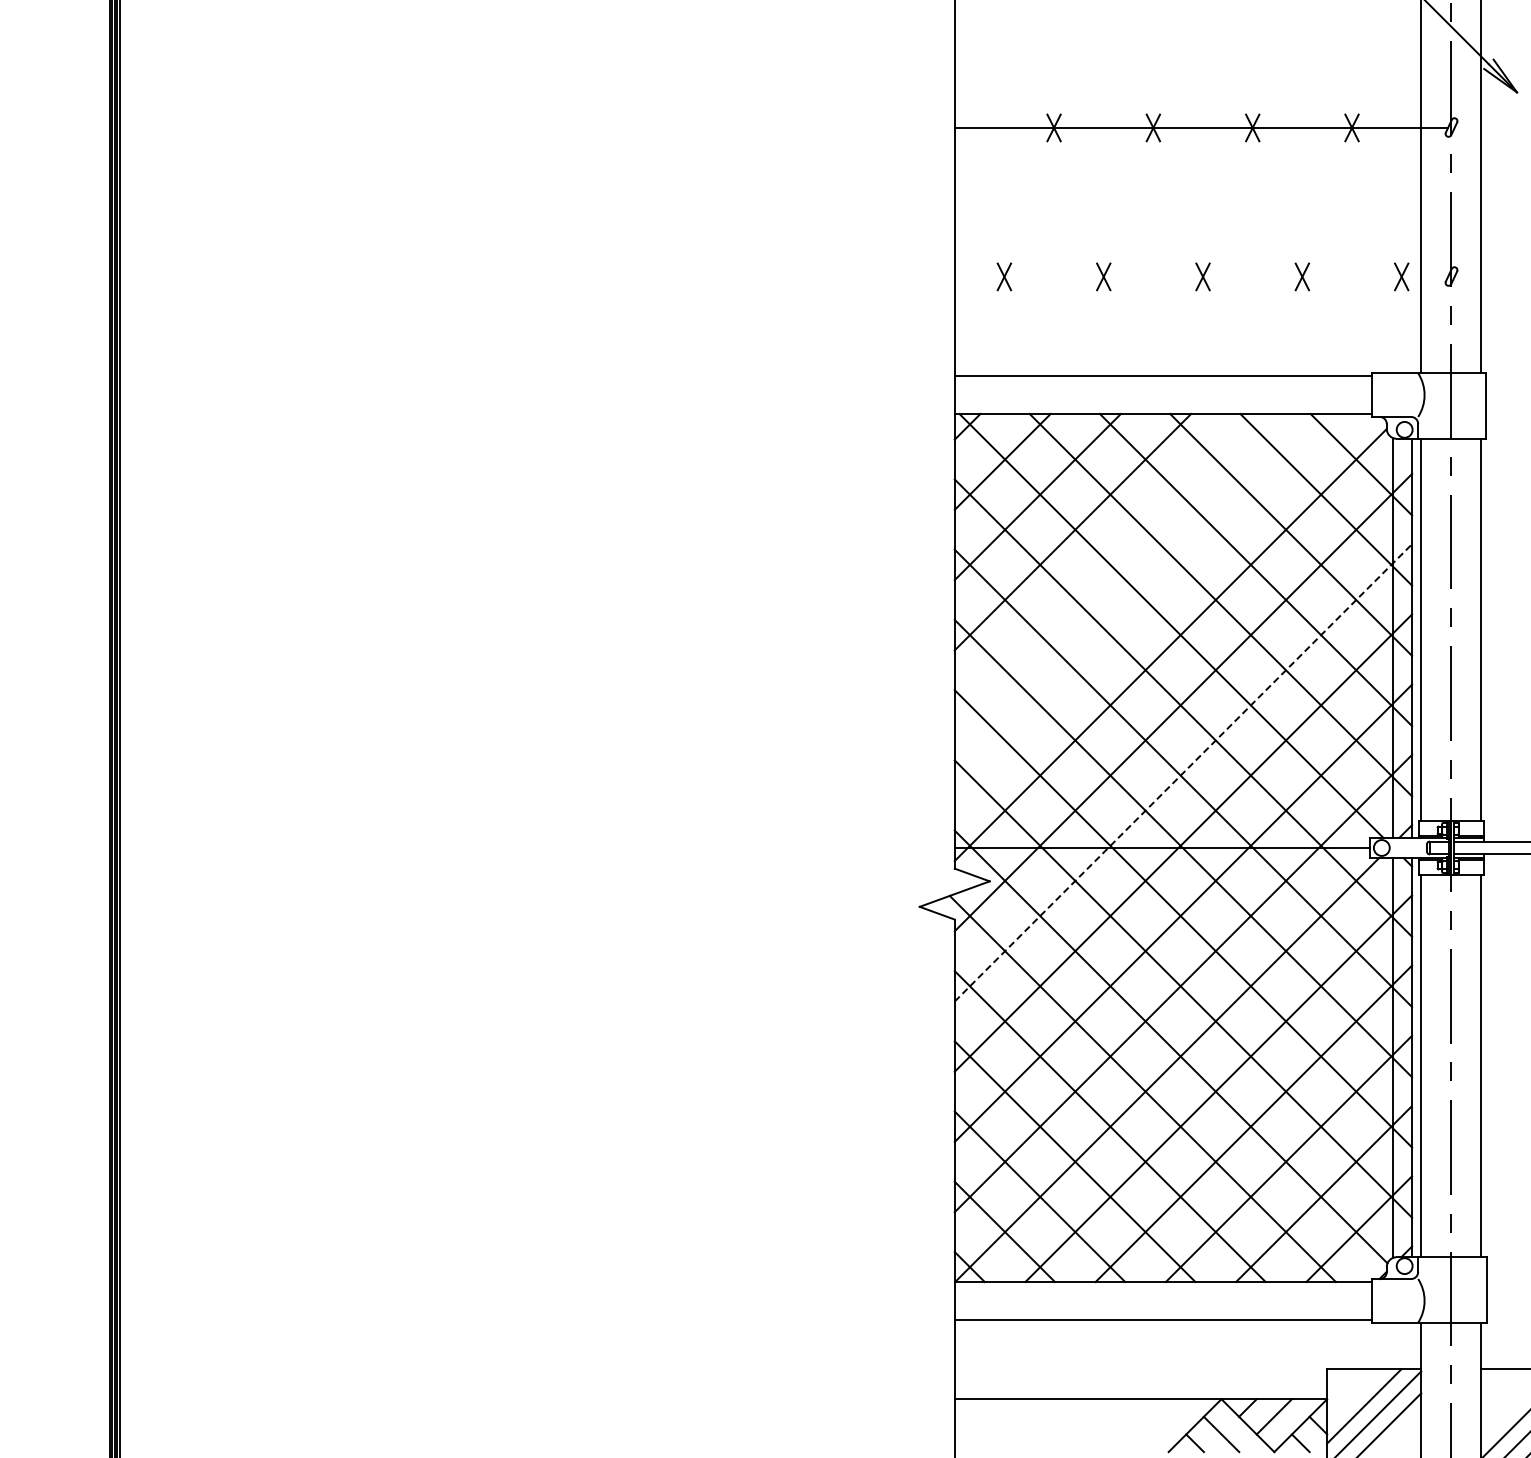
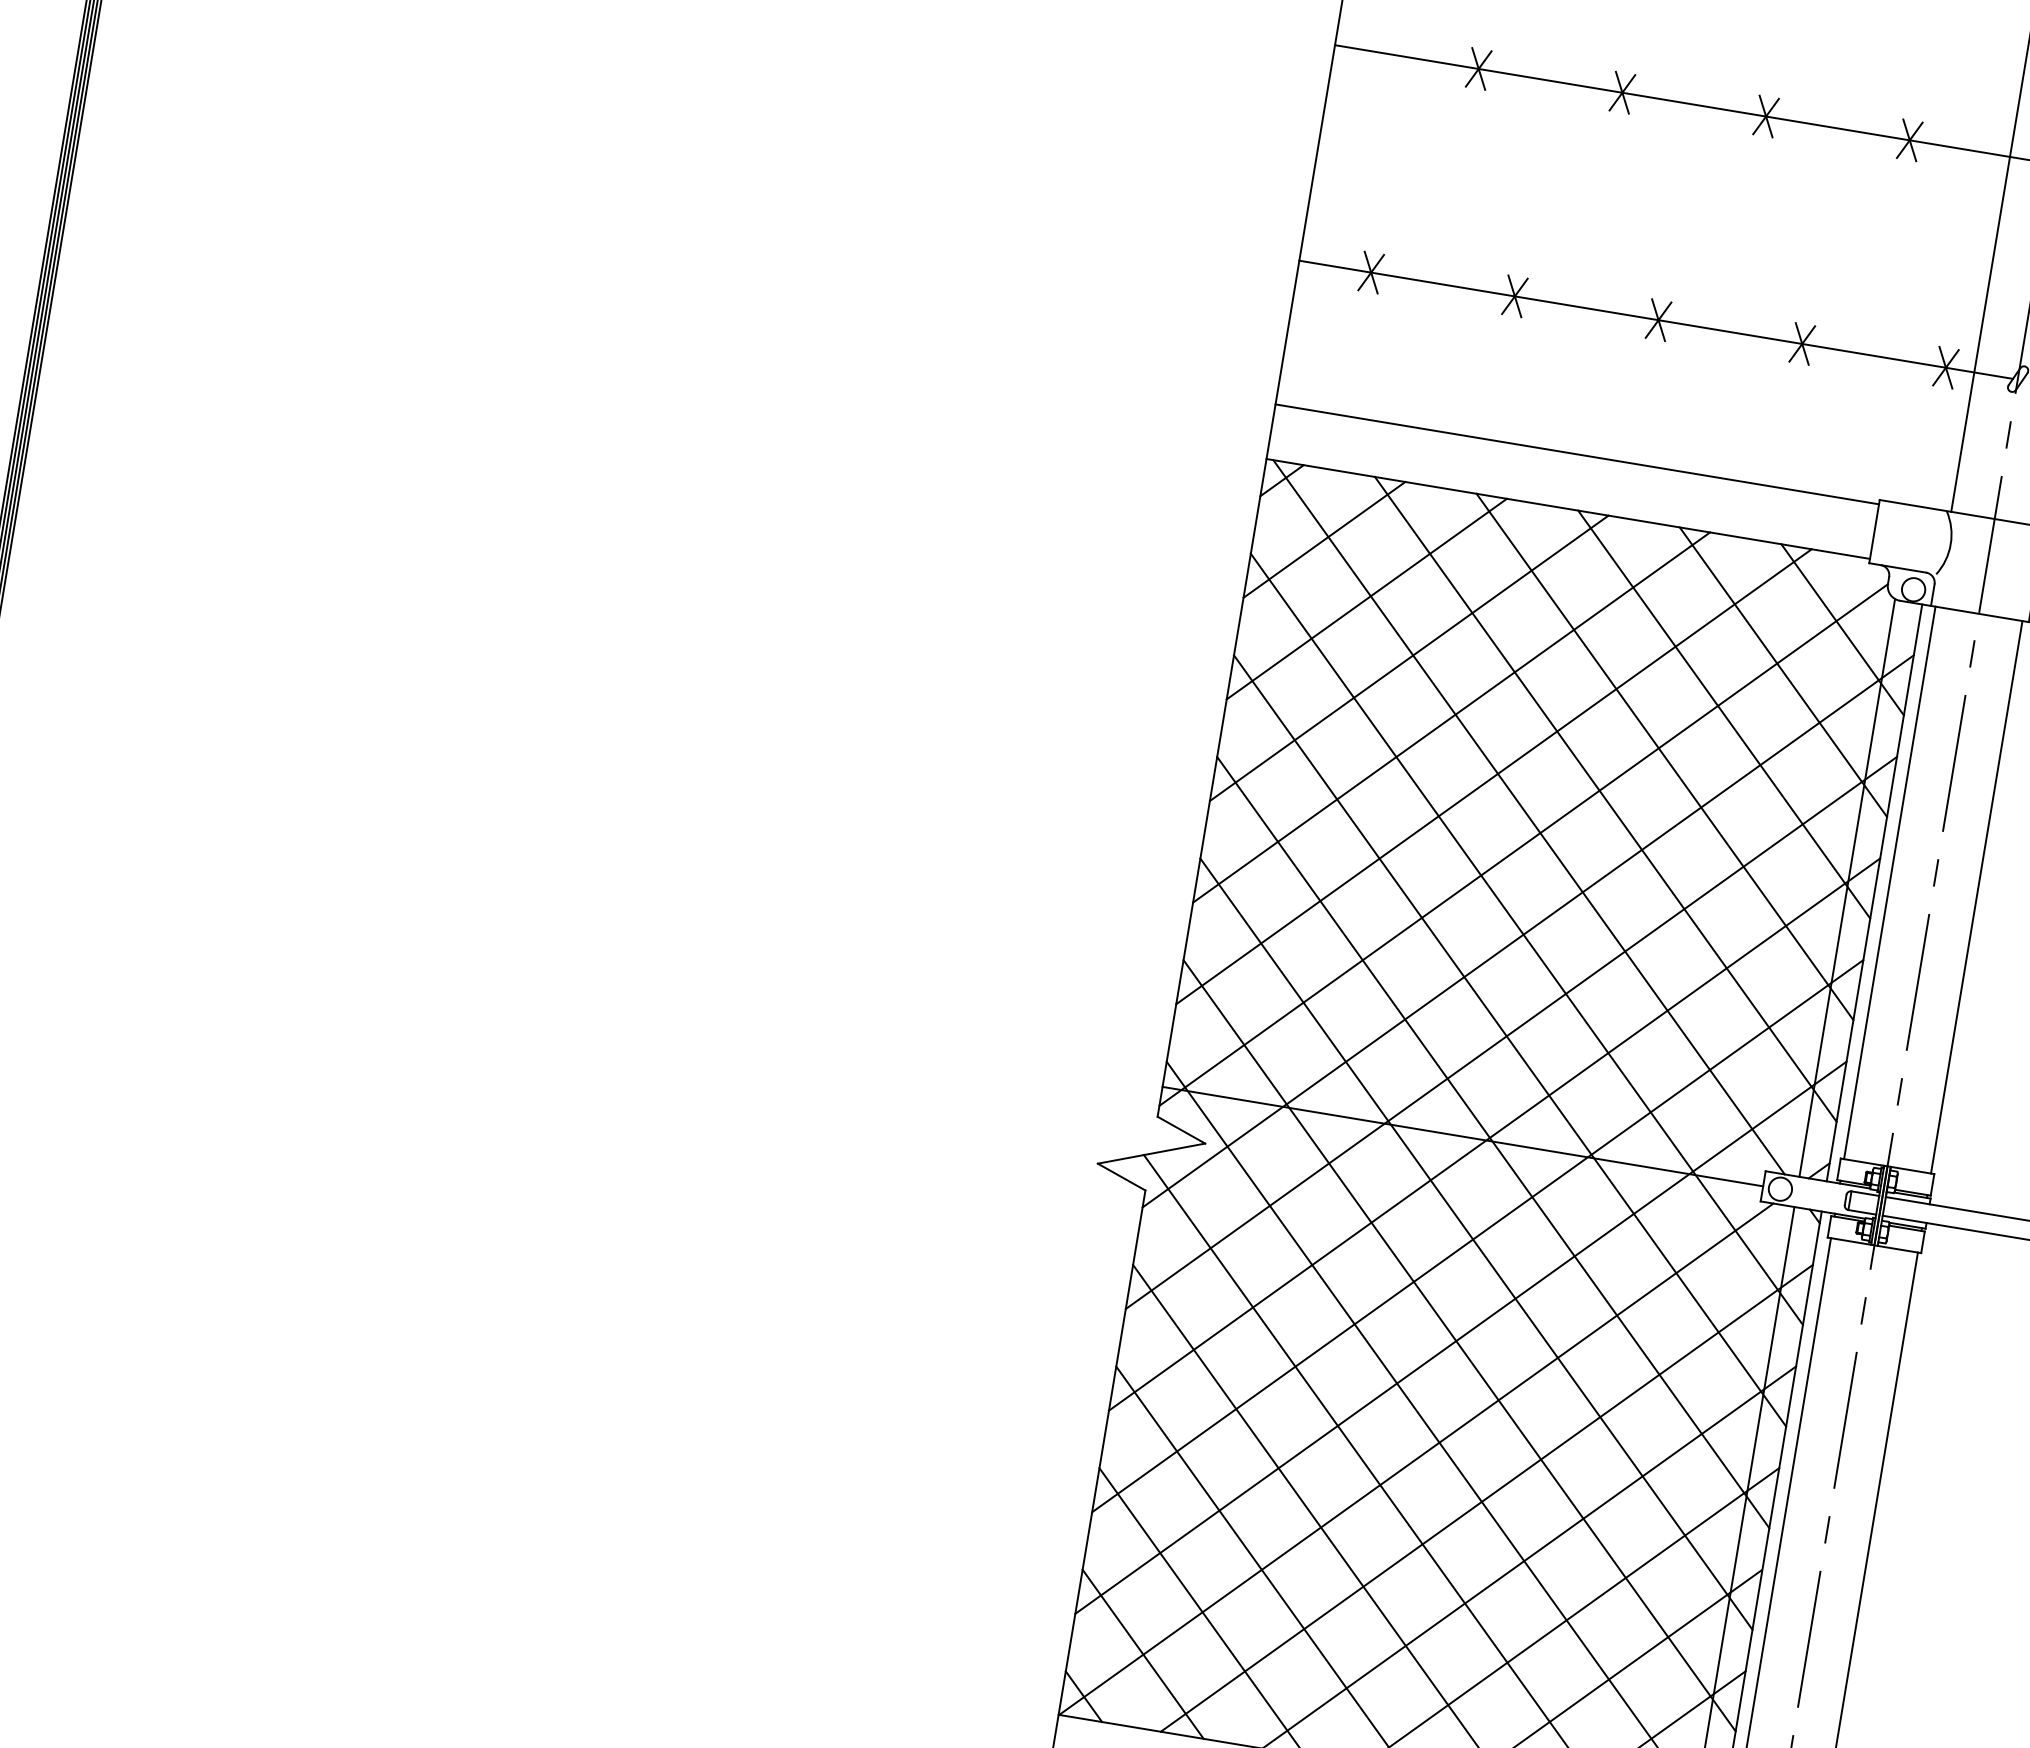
line: (1201, 276) -> (1656, 319), added
line: (1107, 566) -> (1450, 716), added
line: (1142, 601) -> (1493, 775), added
line: (1183, 772) -> (1511, 1032), dashed -> solid

